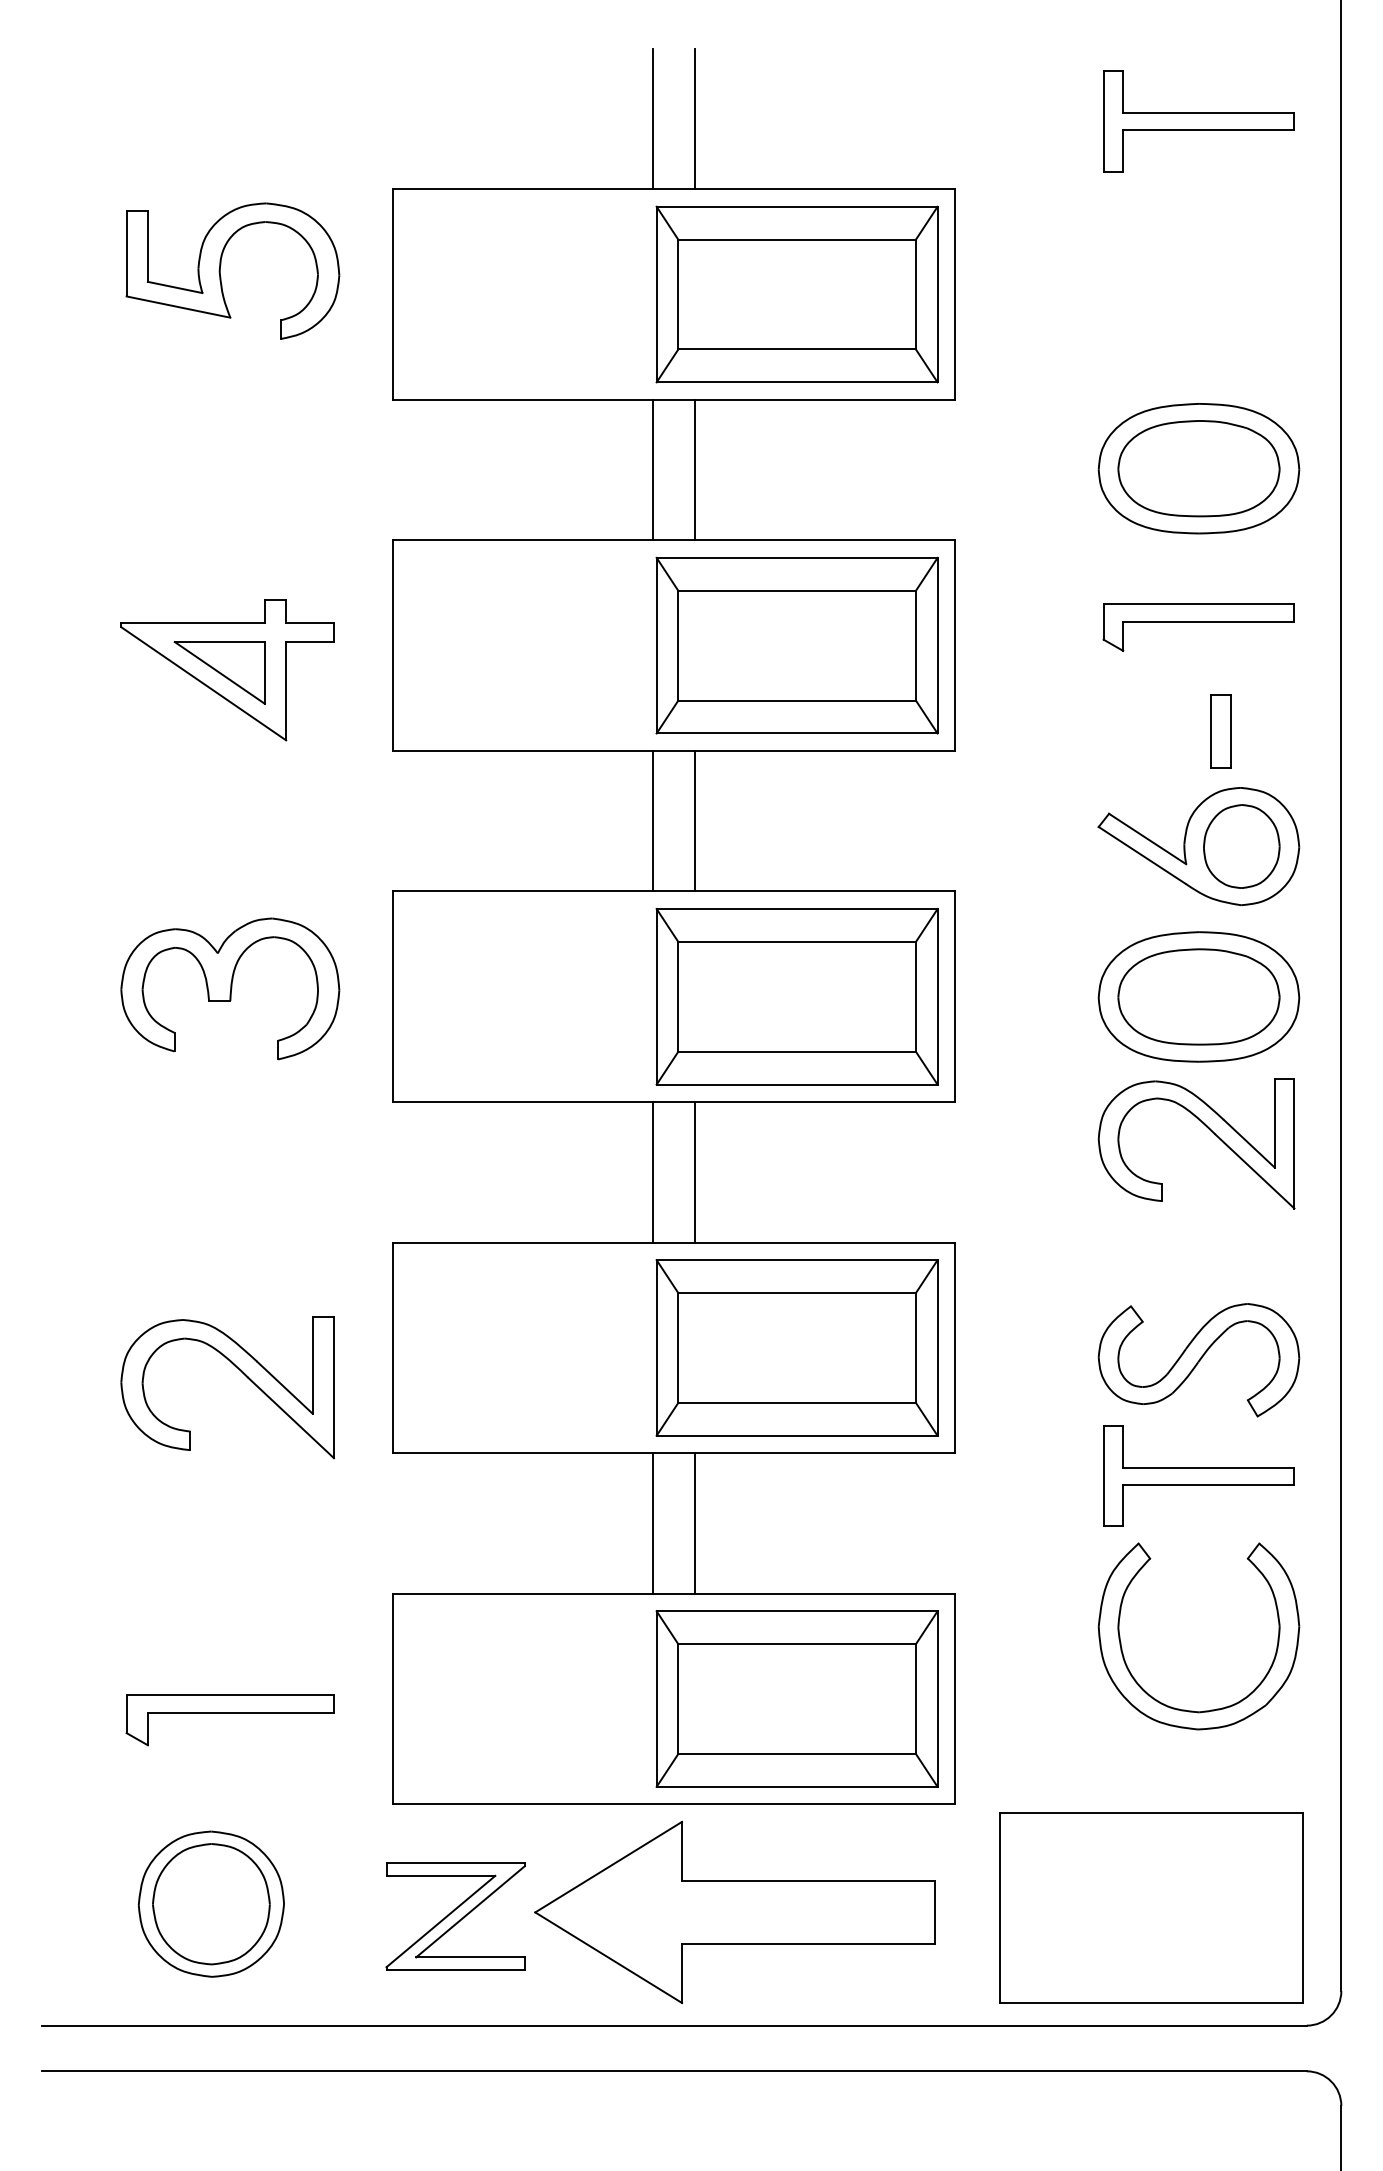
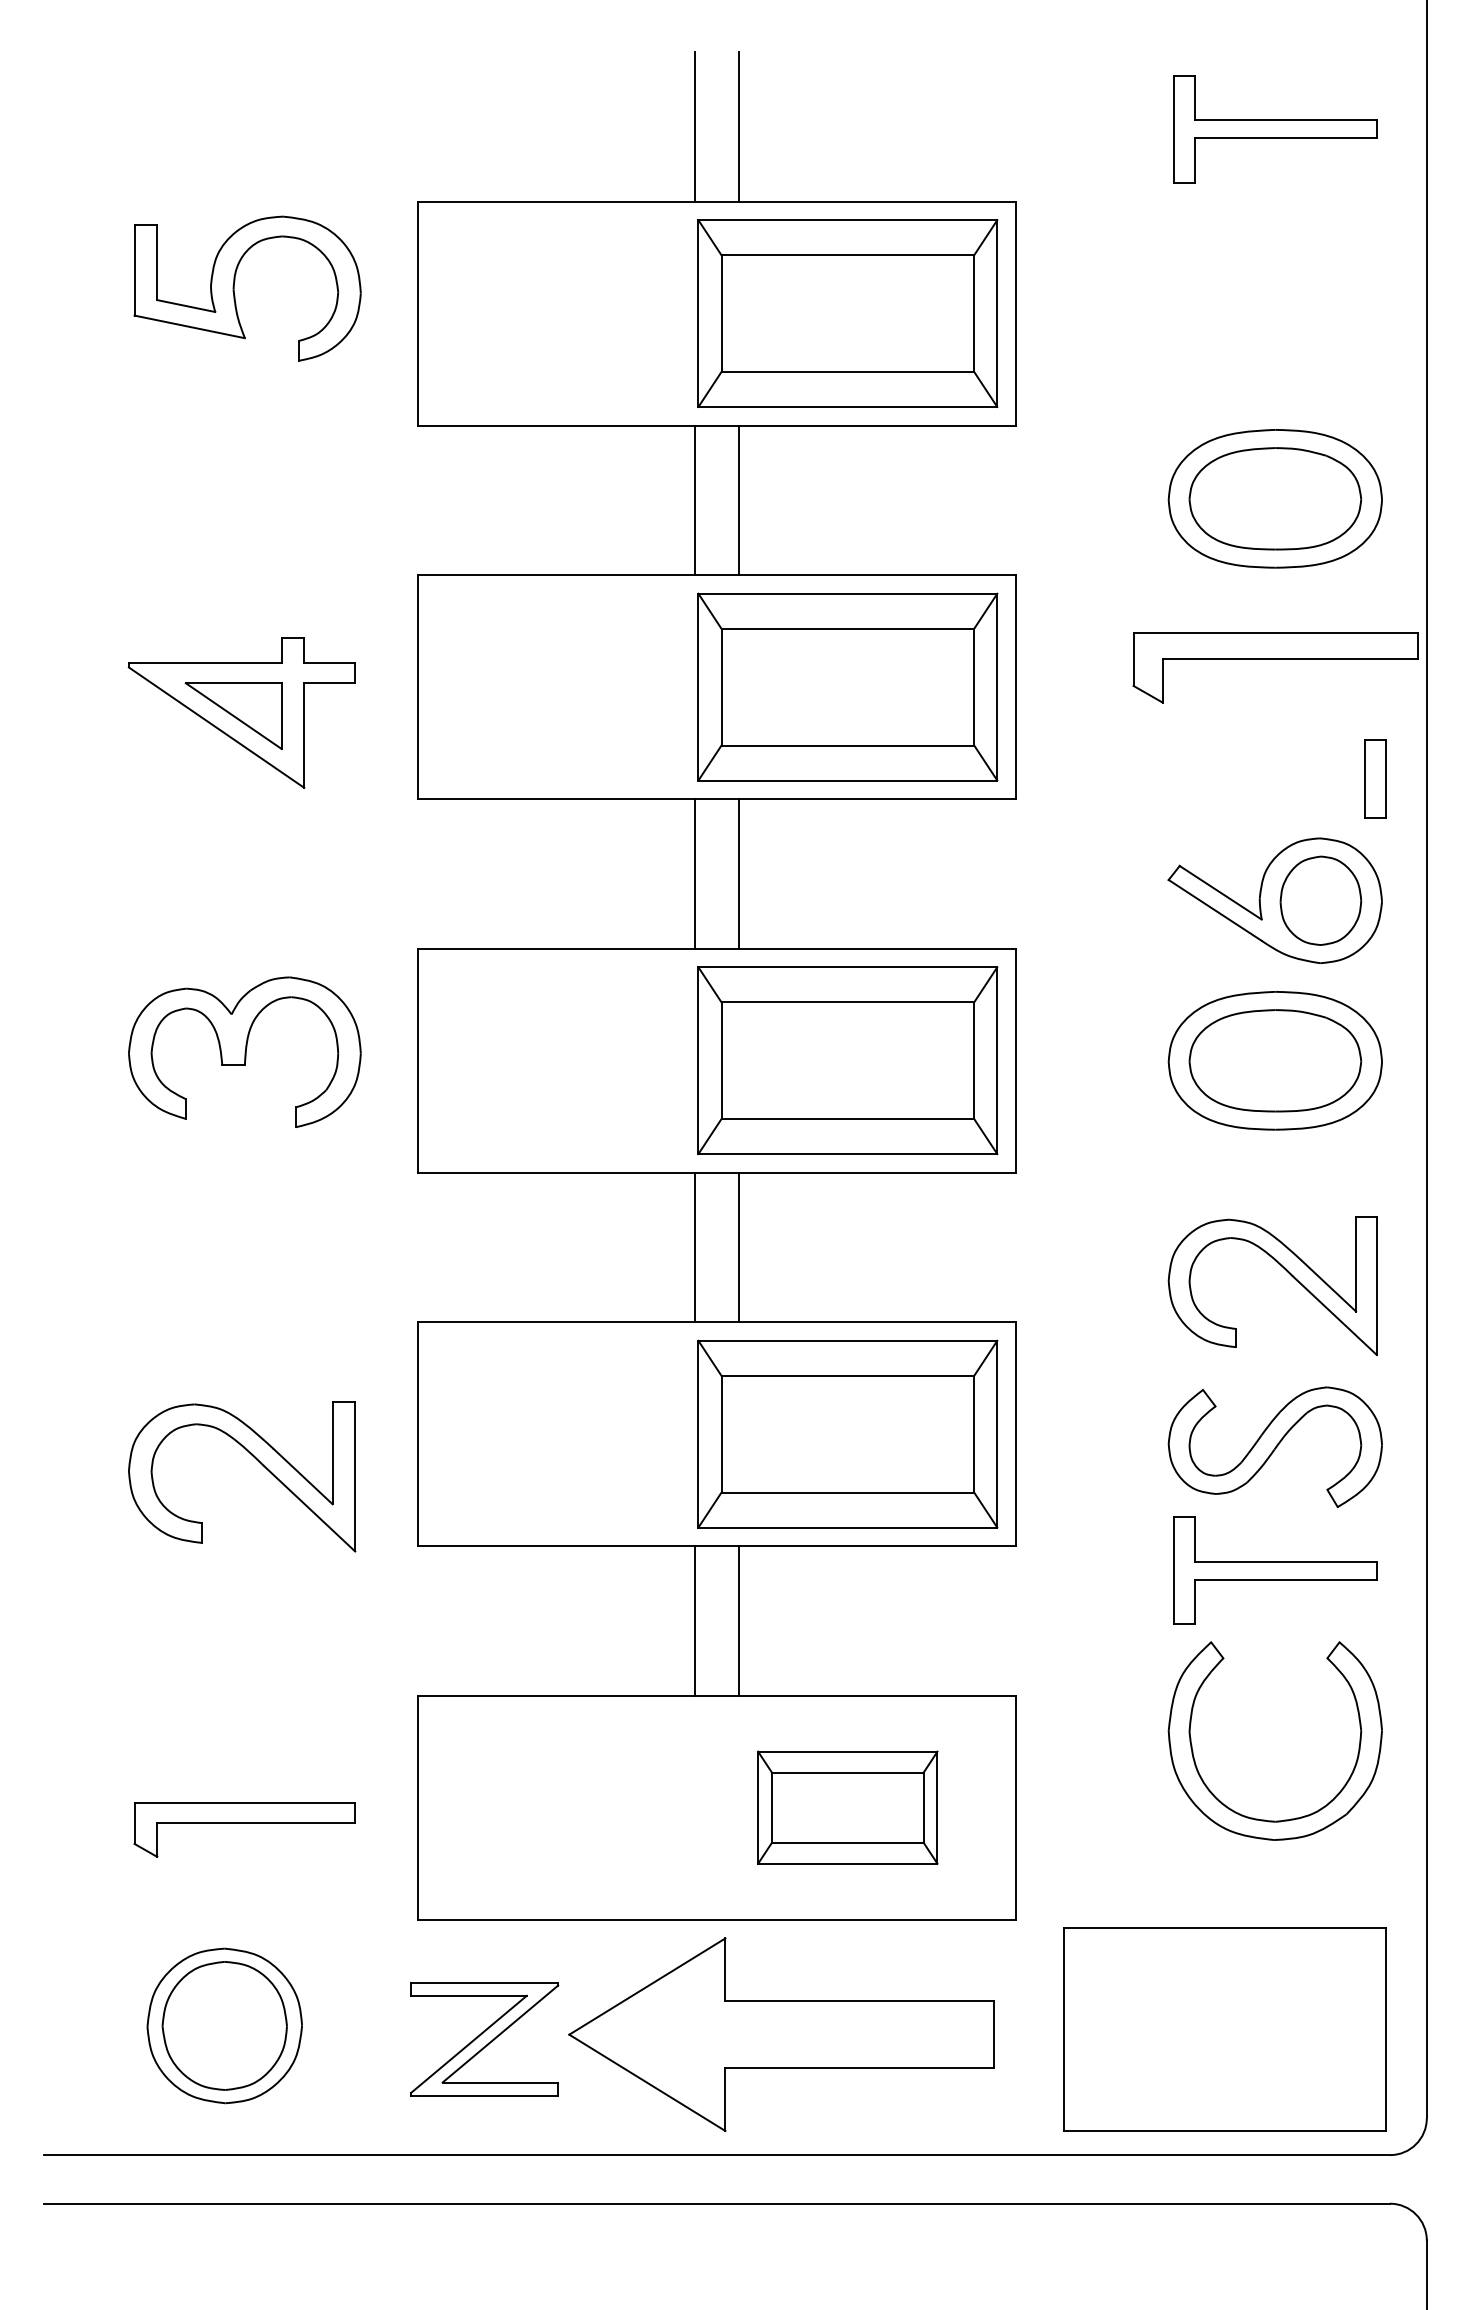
part: (1198, 627) -> (1274, 667), size x1.4
part: (1220, 731) -> (1374, 778), moved
part: (1209, 1130) -> (1286, 1272), moved
part: (796, 1698) -> (847, 1807), size x0.6

